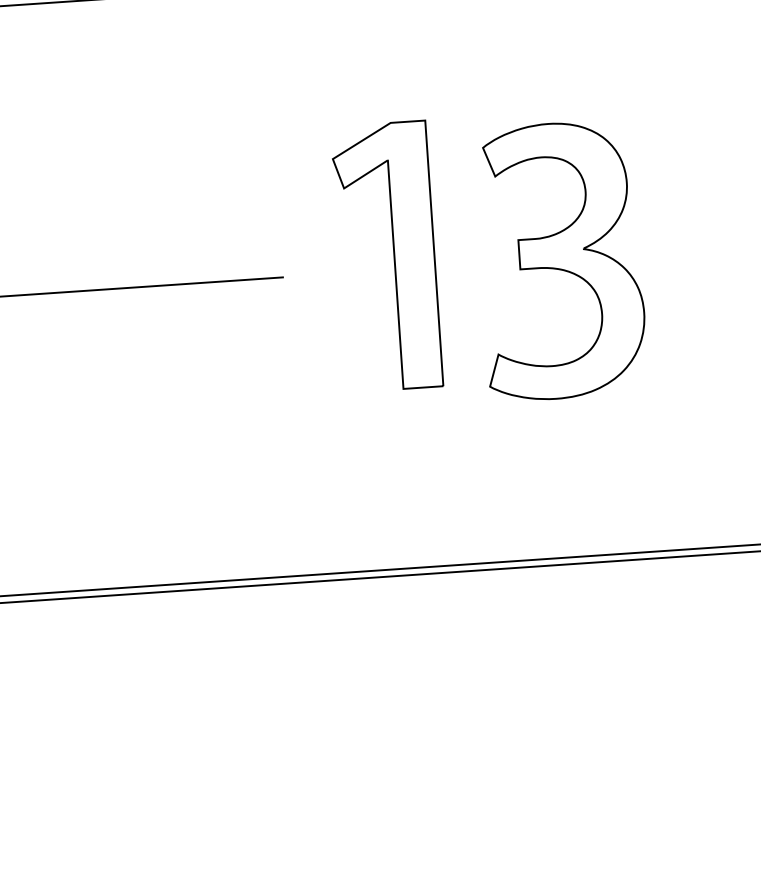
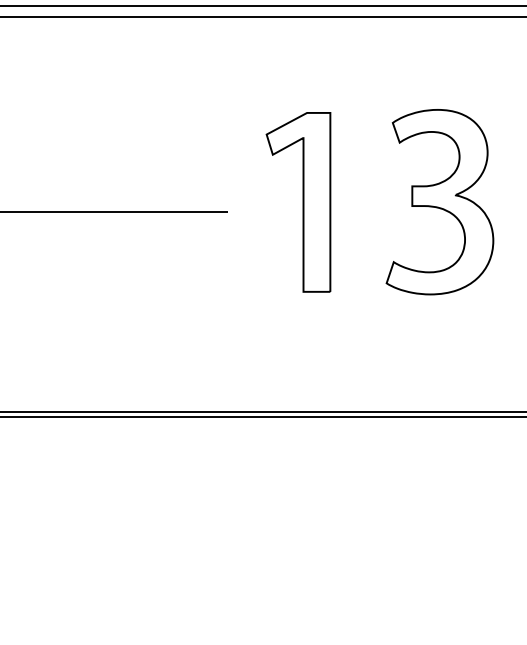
part: (560, 261) -> (439, 202), moved

